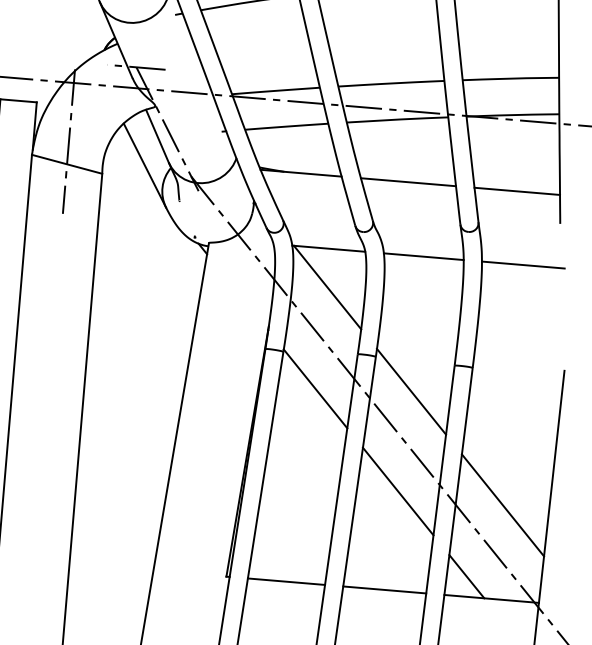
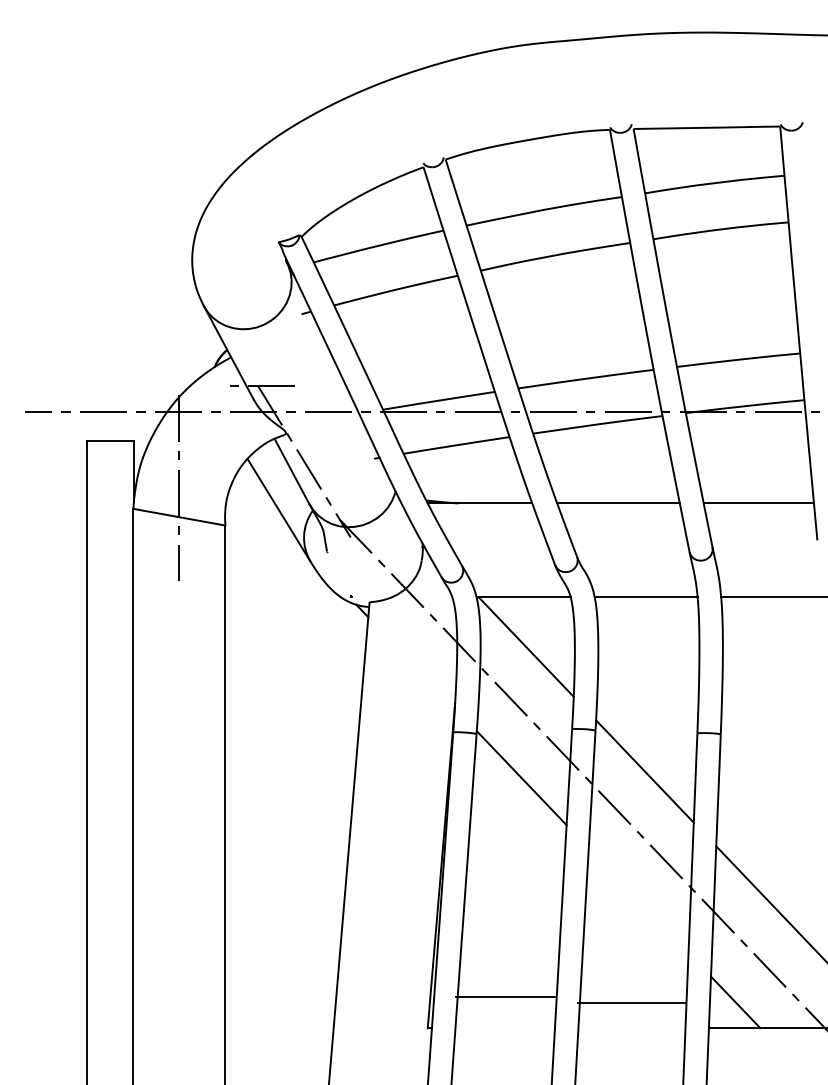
line: (398, 491) -> (638, 900), removed
line: (285, 581) -> (504, 997), moved
line: (384, 590) -> (631, 1003), moved

